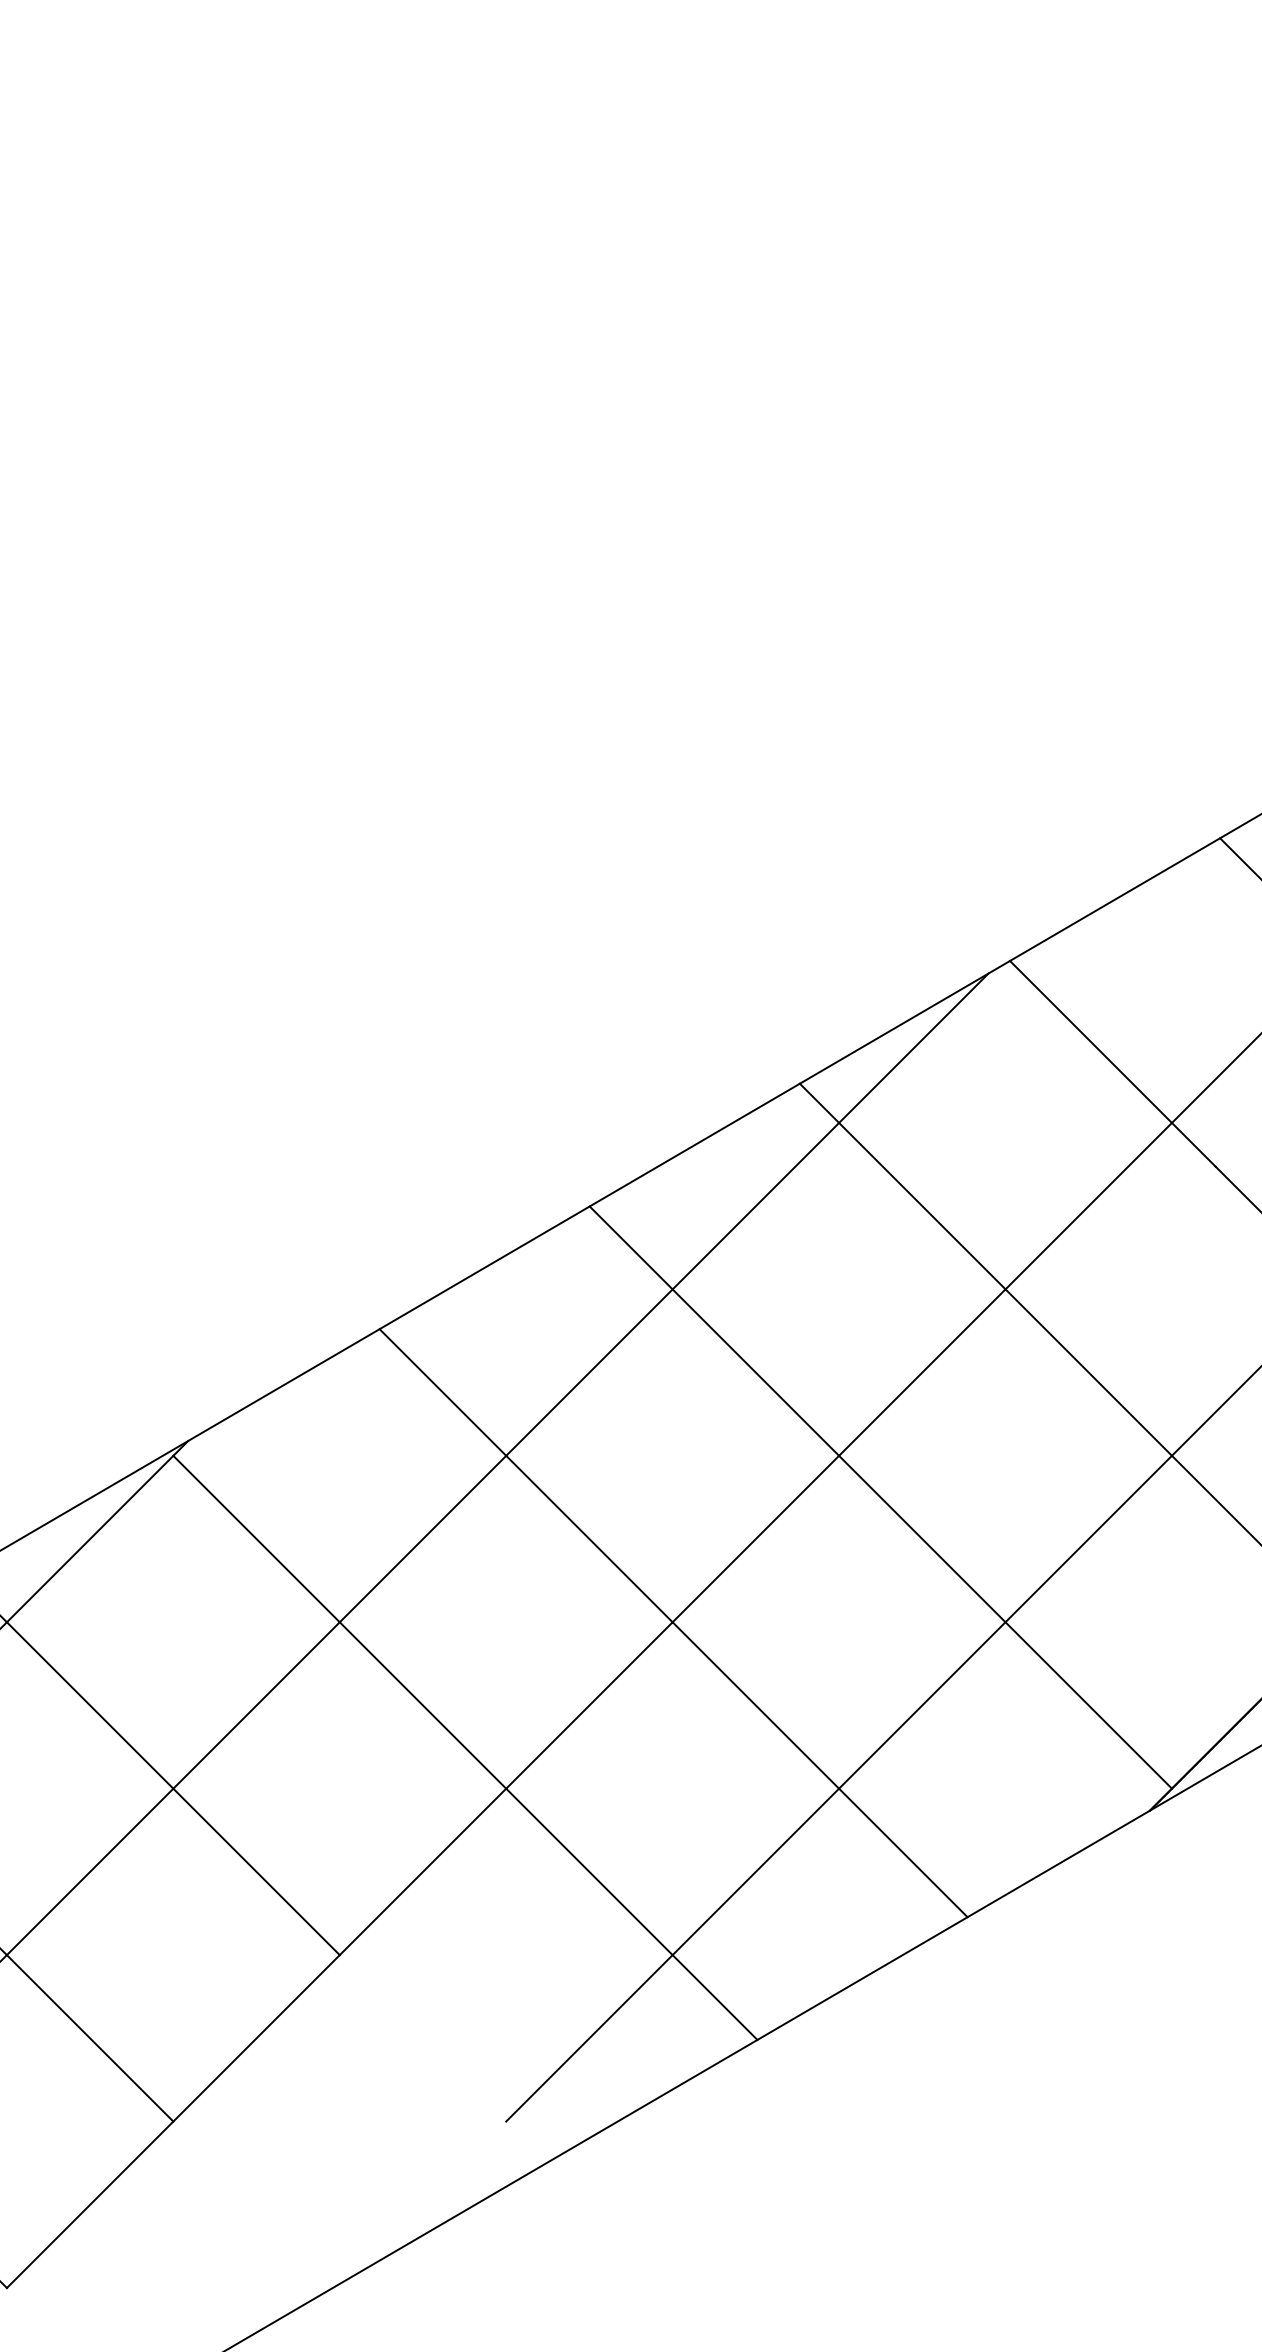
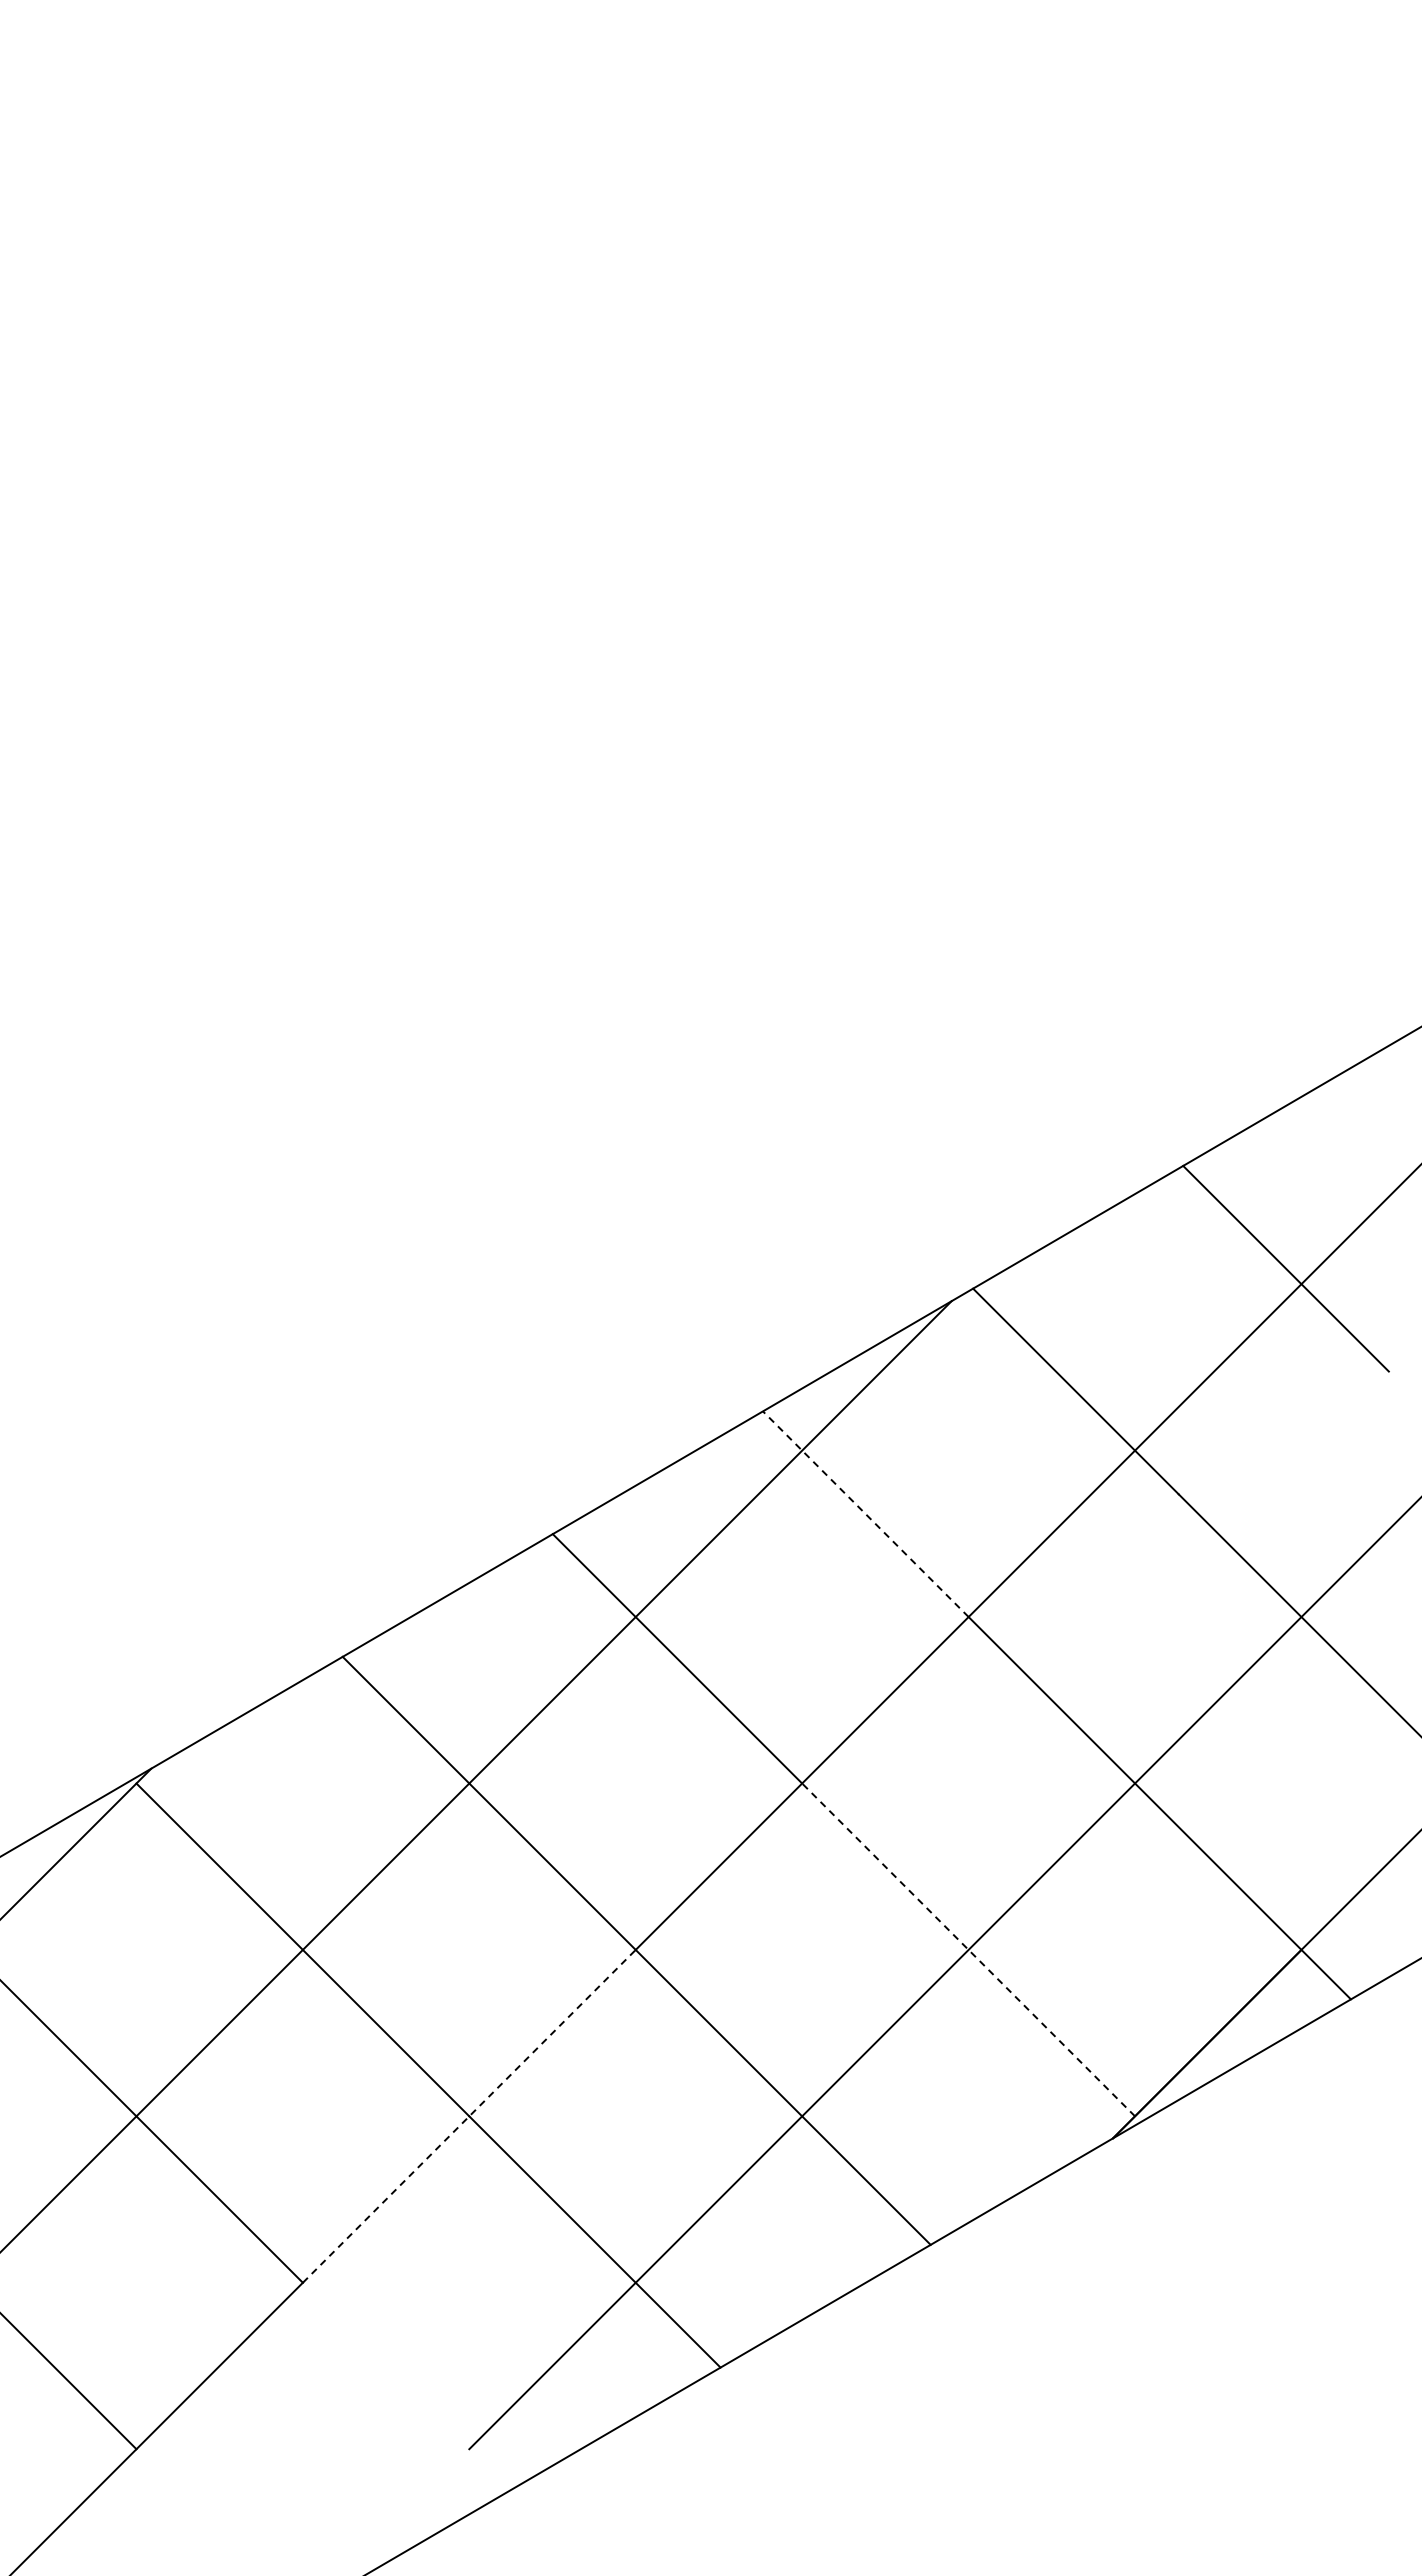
line: (902, 1185) -> (865, 1513), solid -> dashed
line: (1005, 1621) -> (968, 1949), solid -> dashed
line: (506, 1788) -> (469, 2116), solid -> dashed

